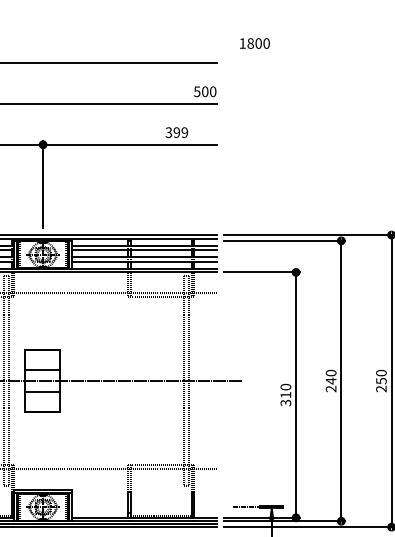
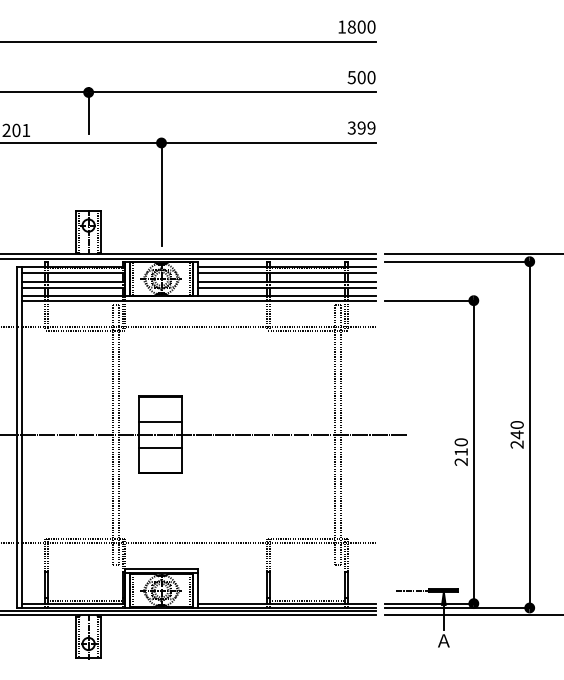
text: (254, 43) -> (356, 26), moved
text: (176, 132) -> (361, 127), moved
text: (286, 403) -> (461, 462), 310 -> 210

